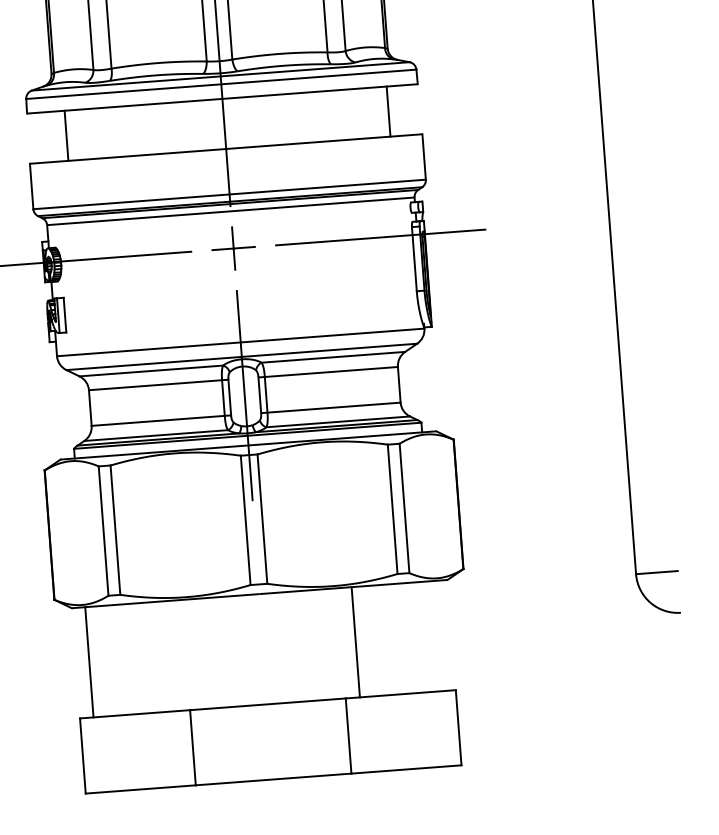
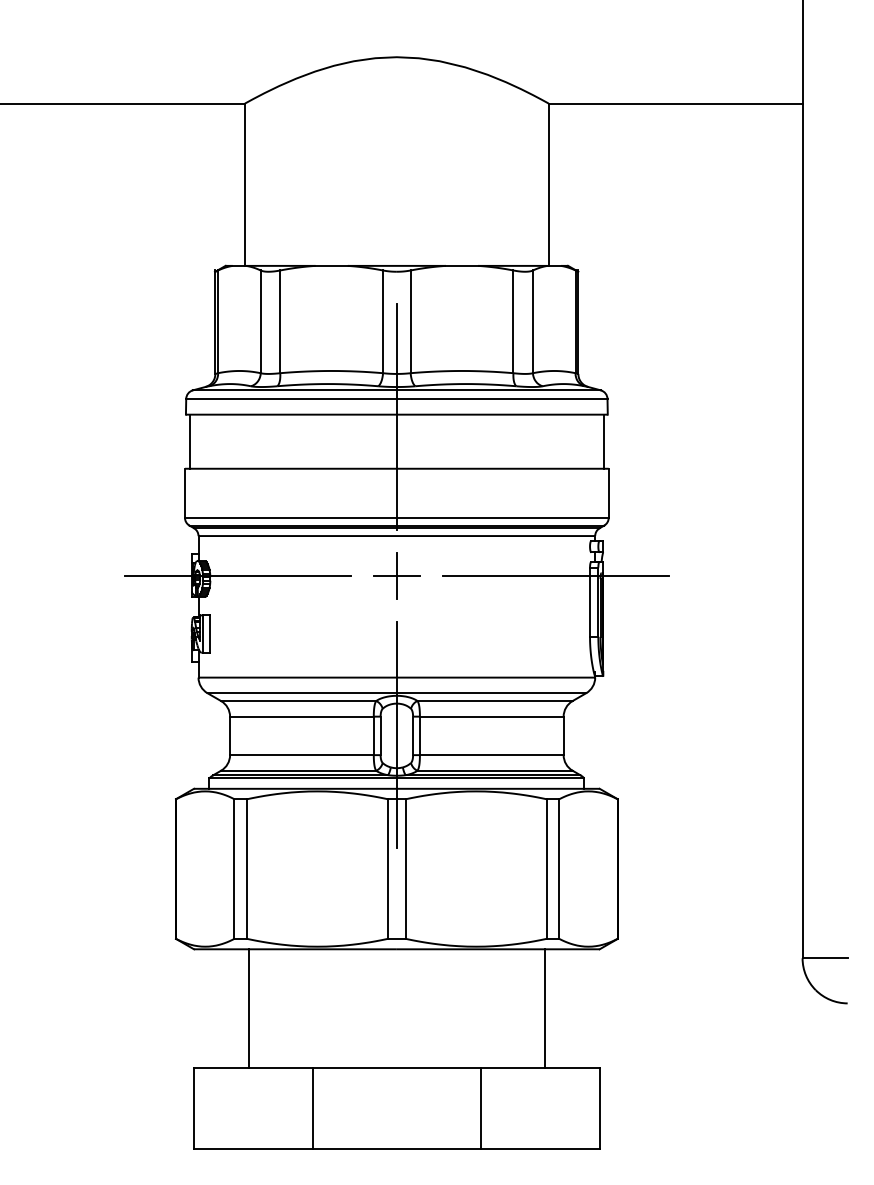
line: (388, 111) -> (604, 441), moved
line: (66, 135) -> (189, 441), moved
line: (356, 641) -> (545, 1008), moved
line: (89, 662) -> (248, 1008), moved

